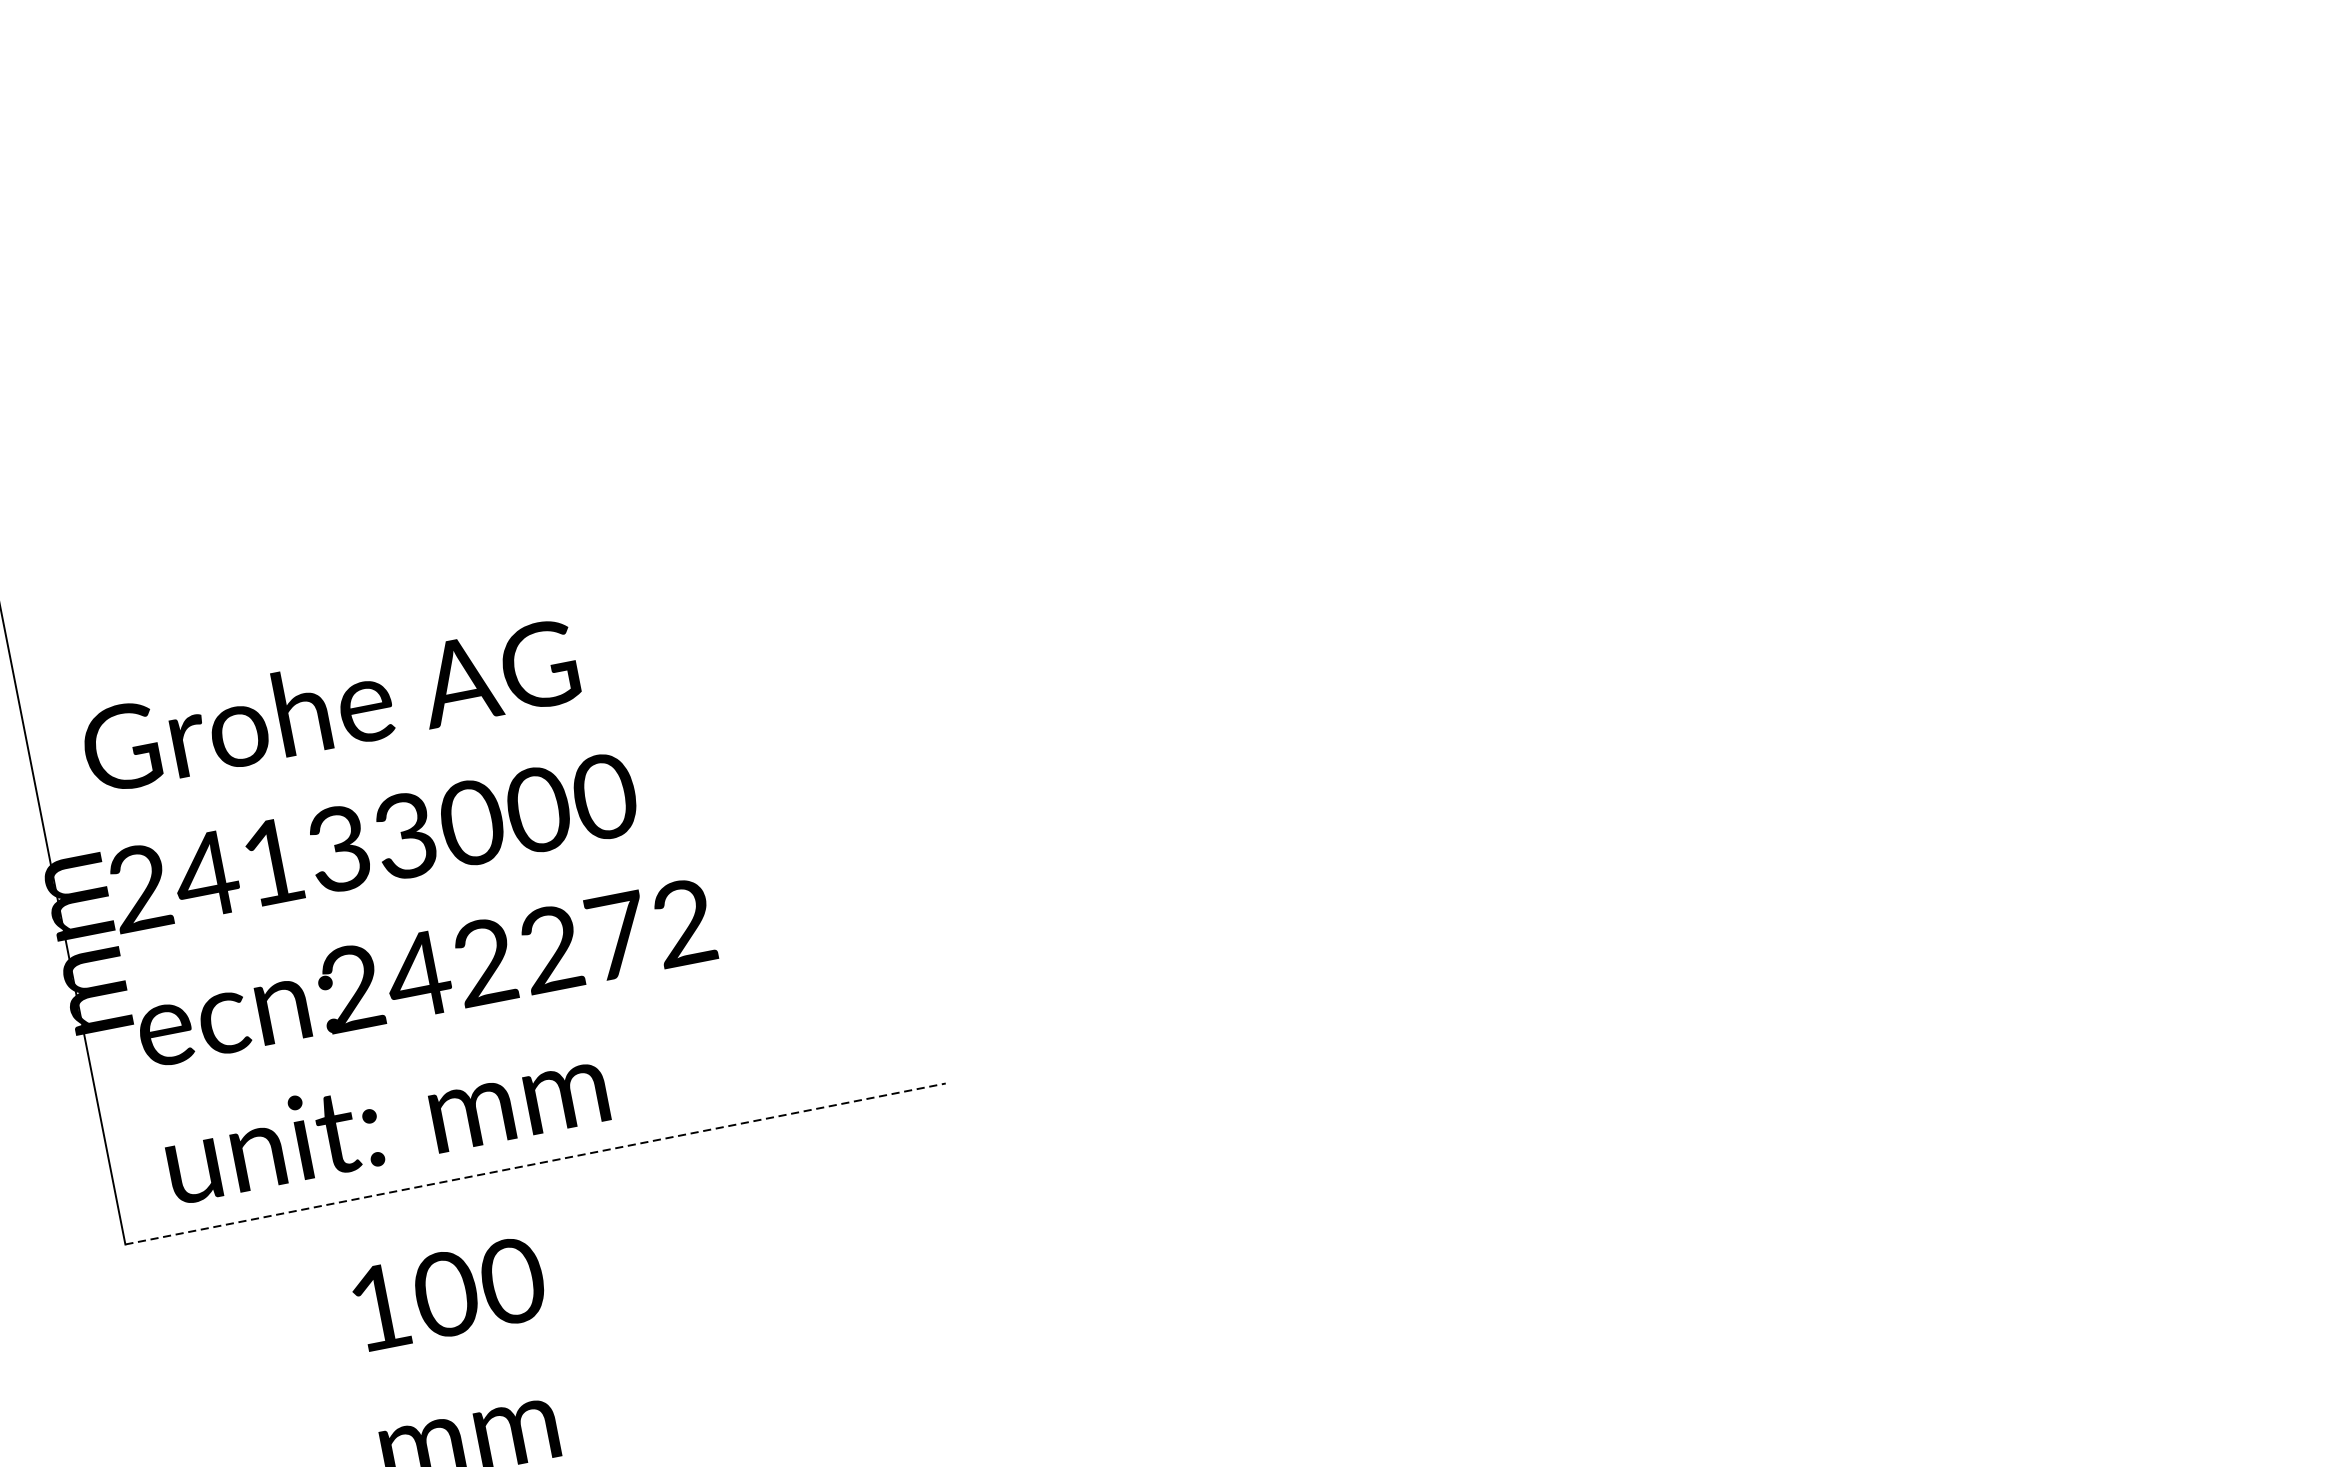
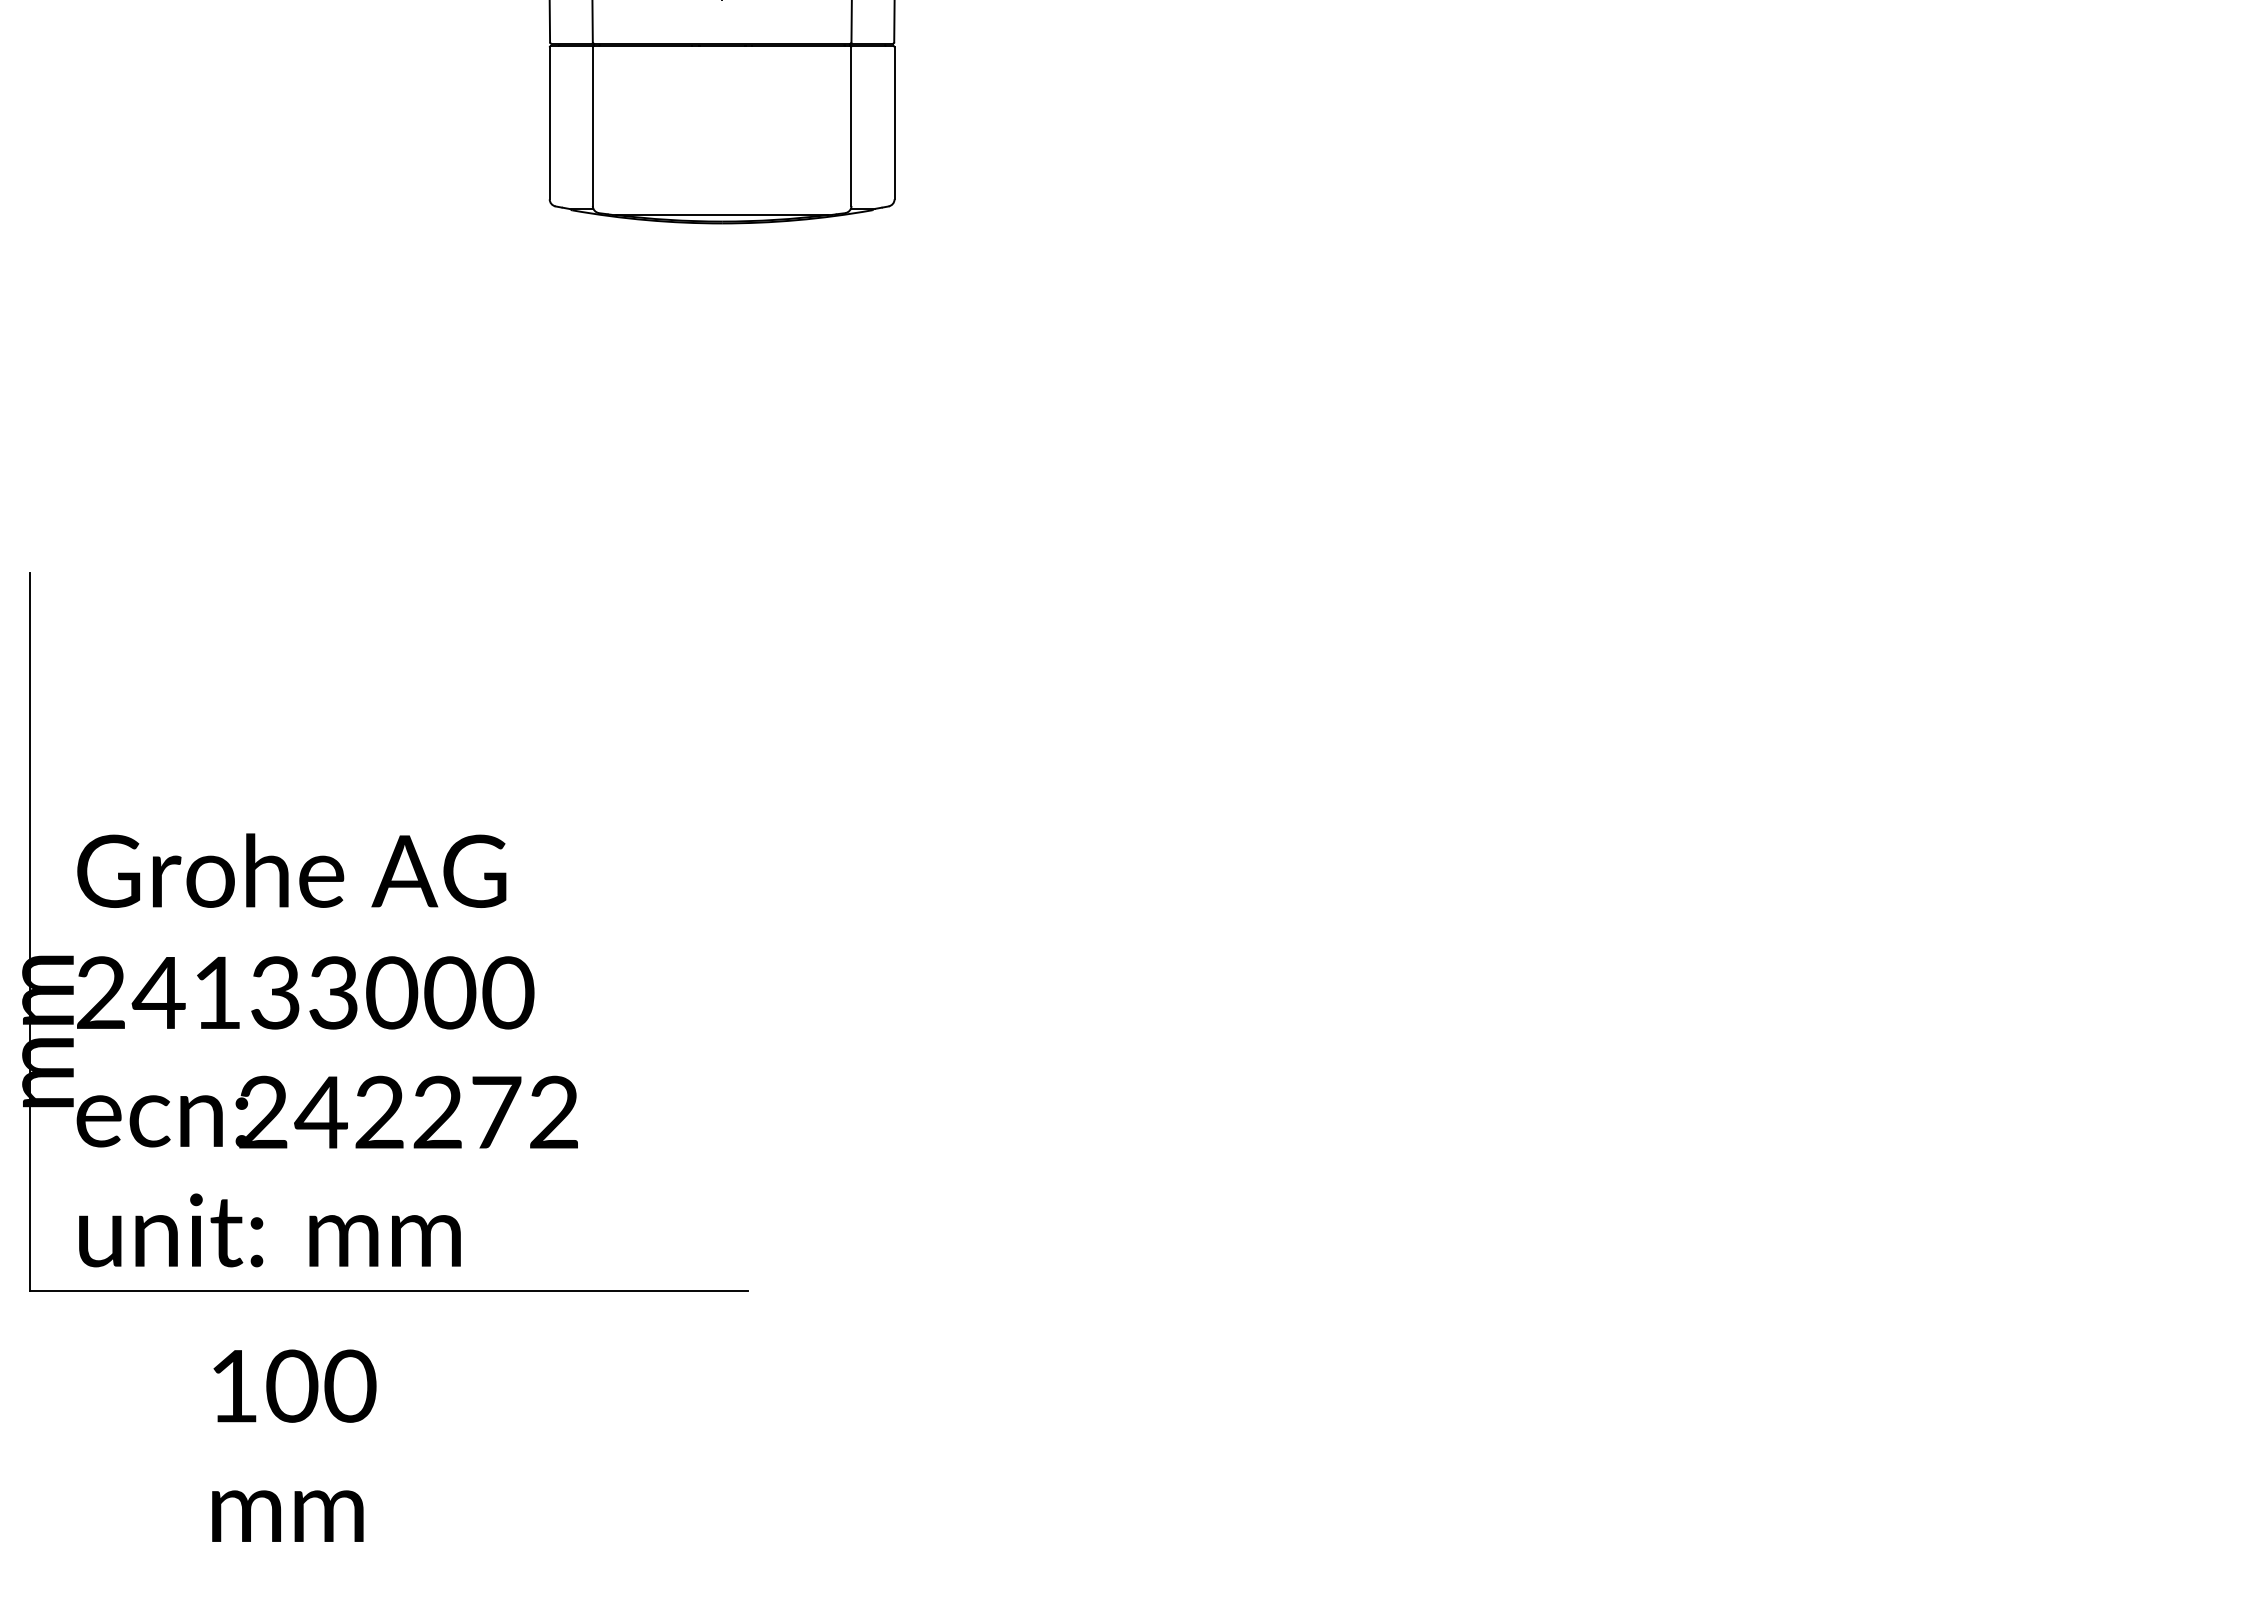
line: (536, 1164) -> (389, 1291), dashed -> solid

